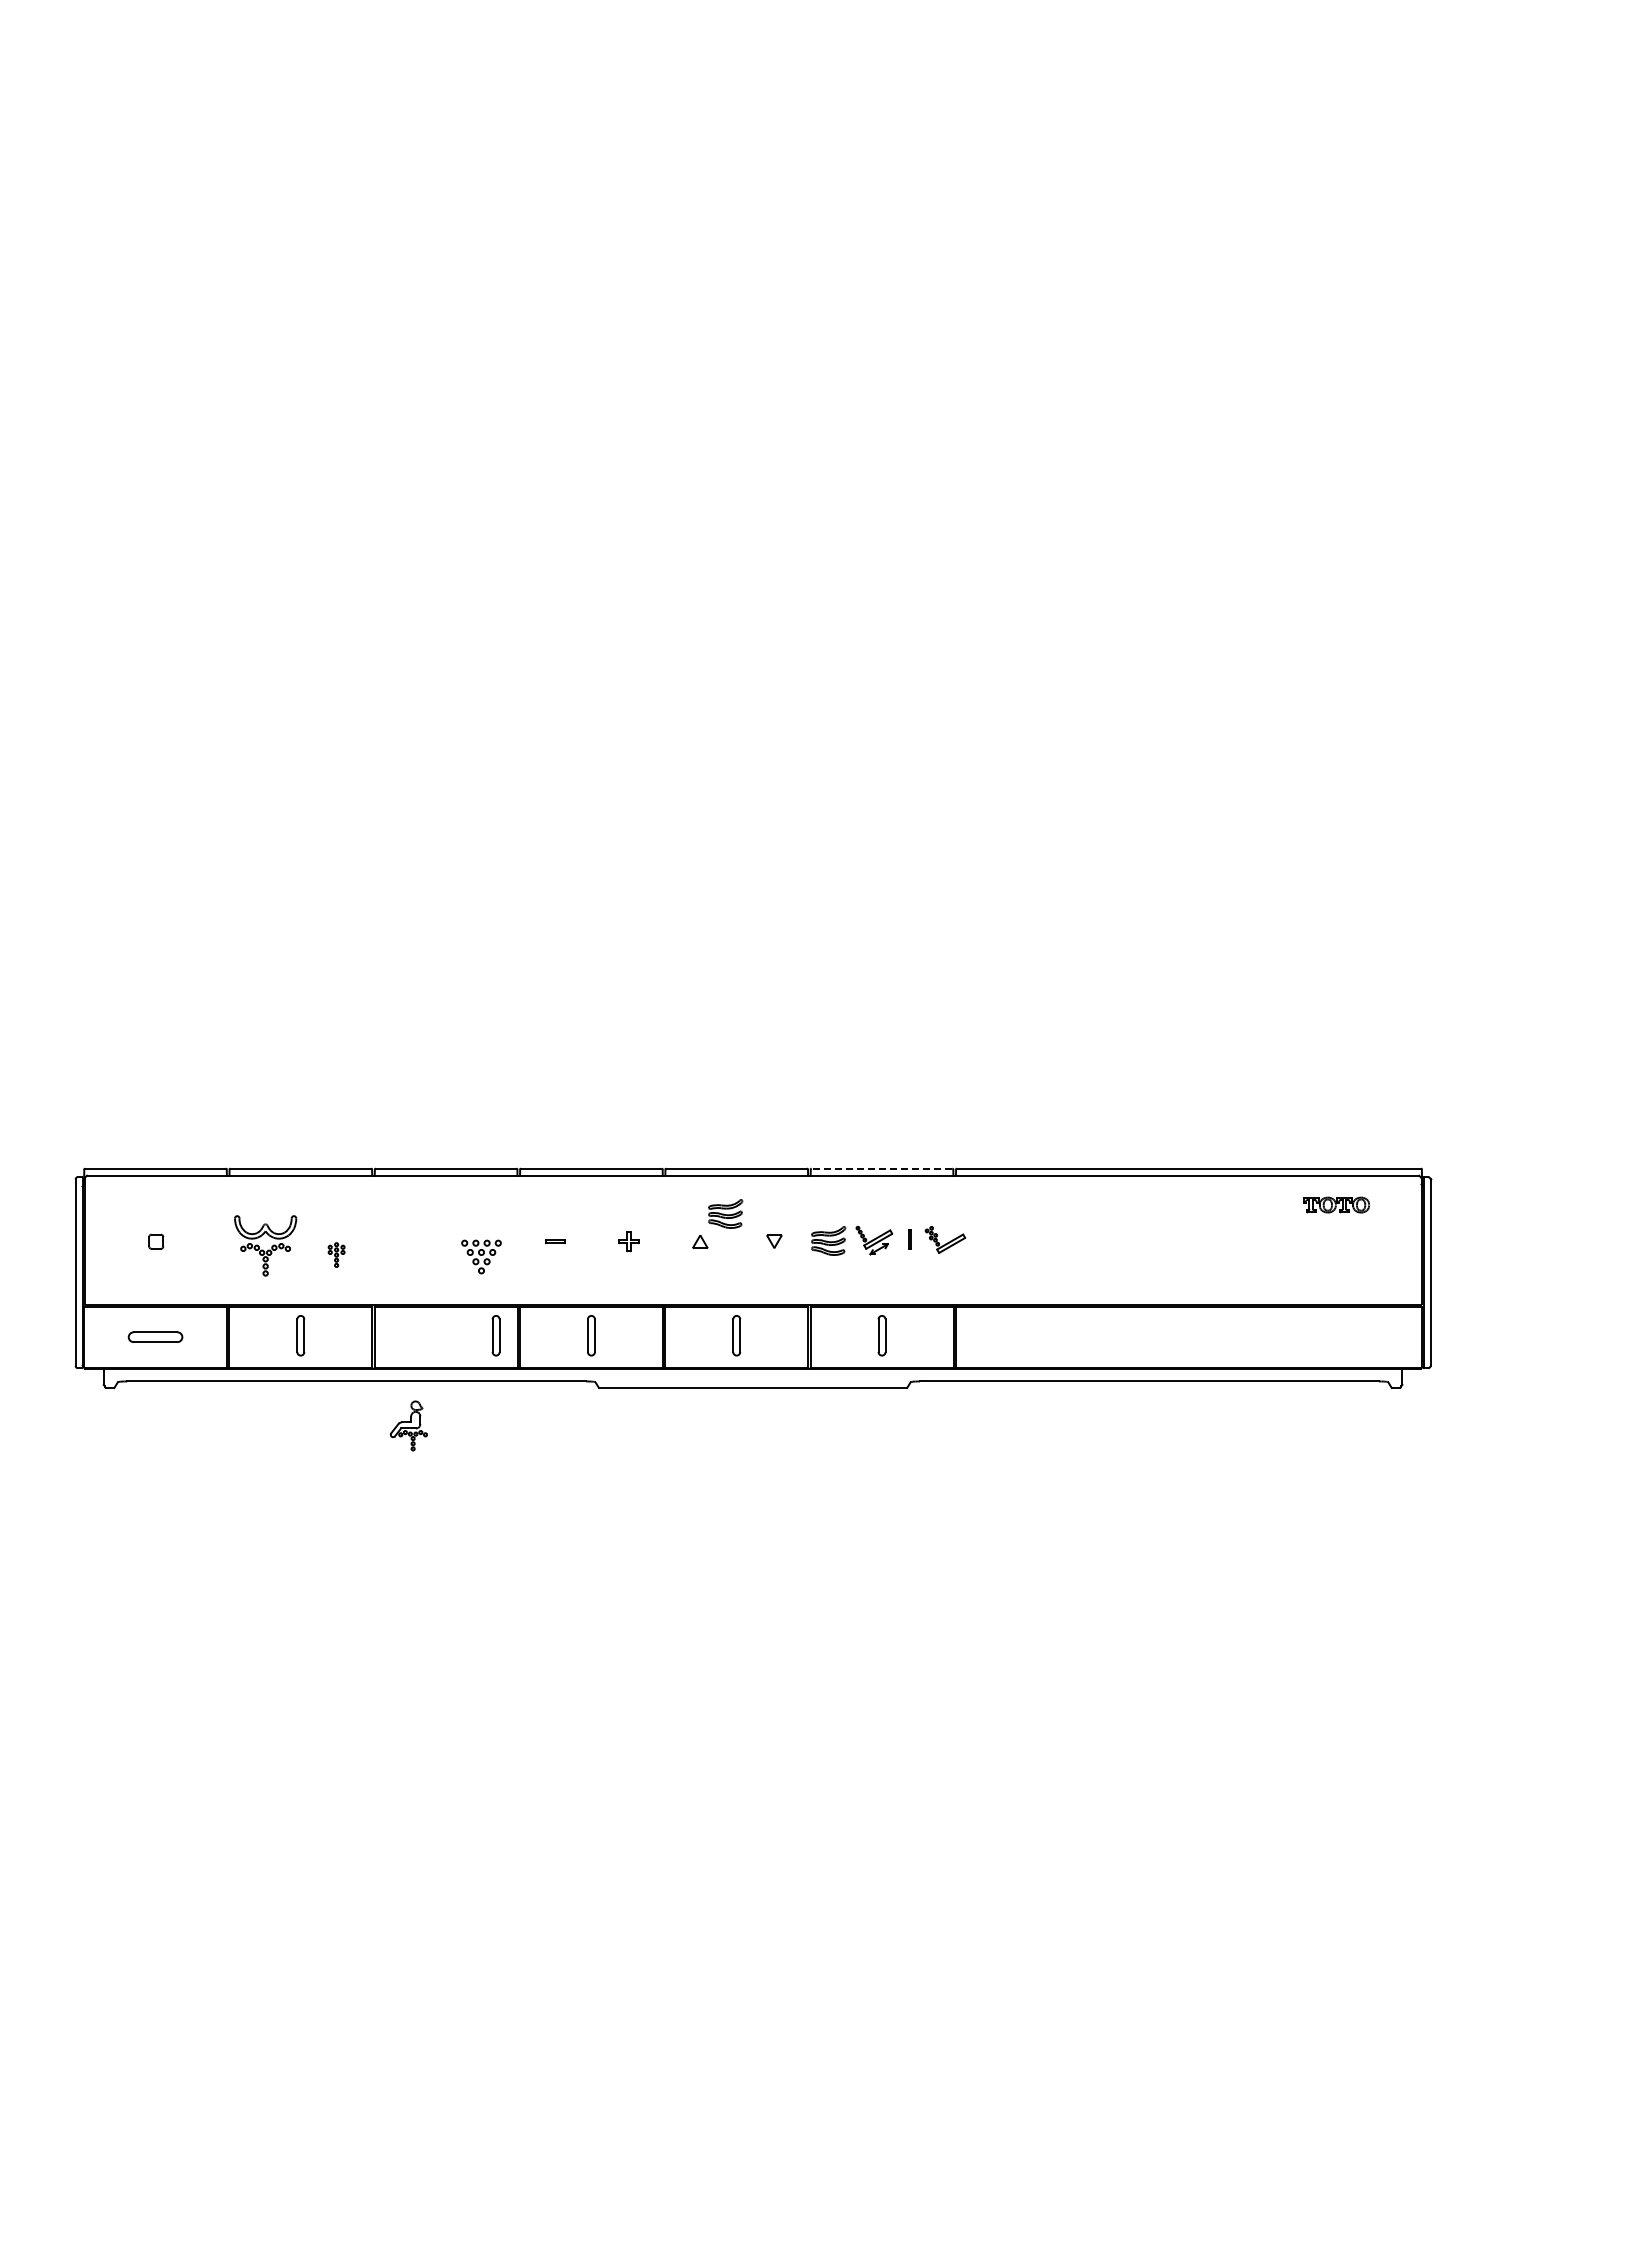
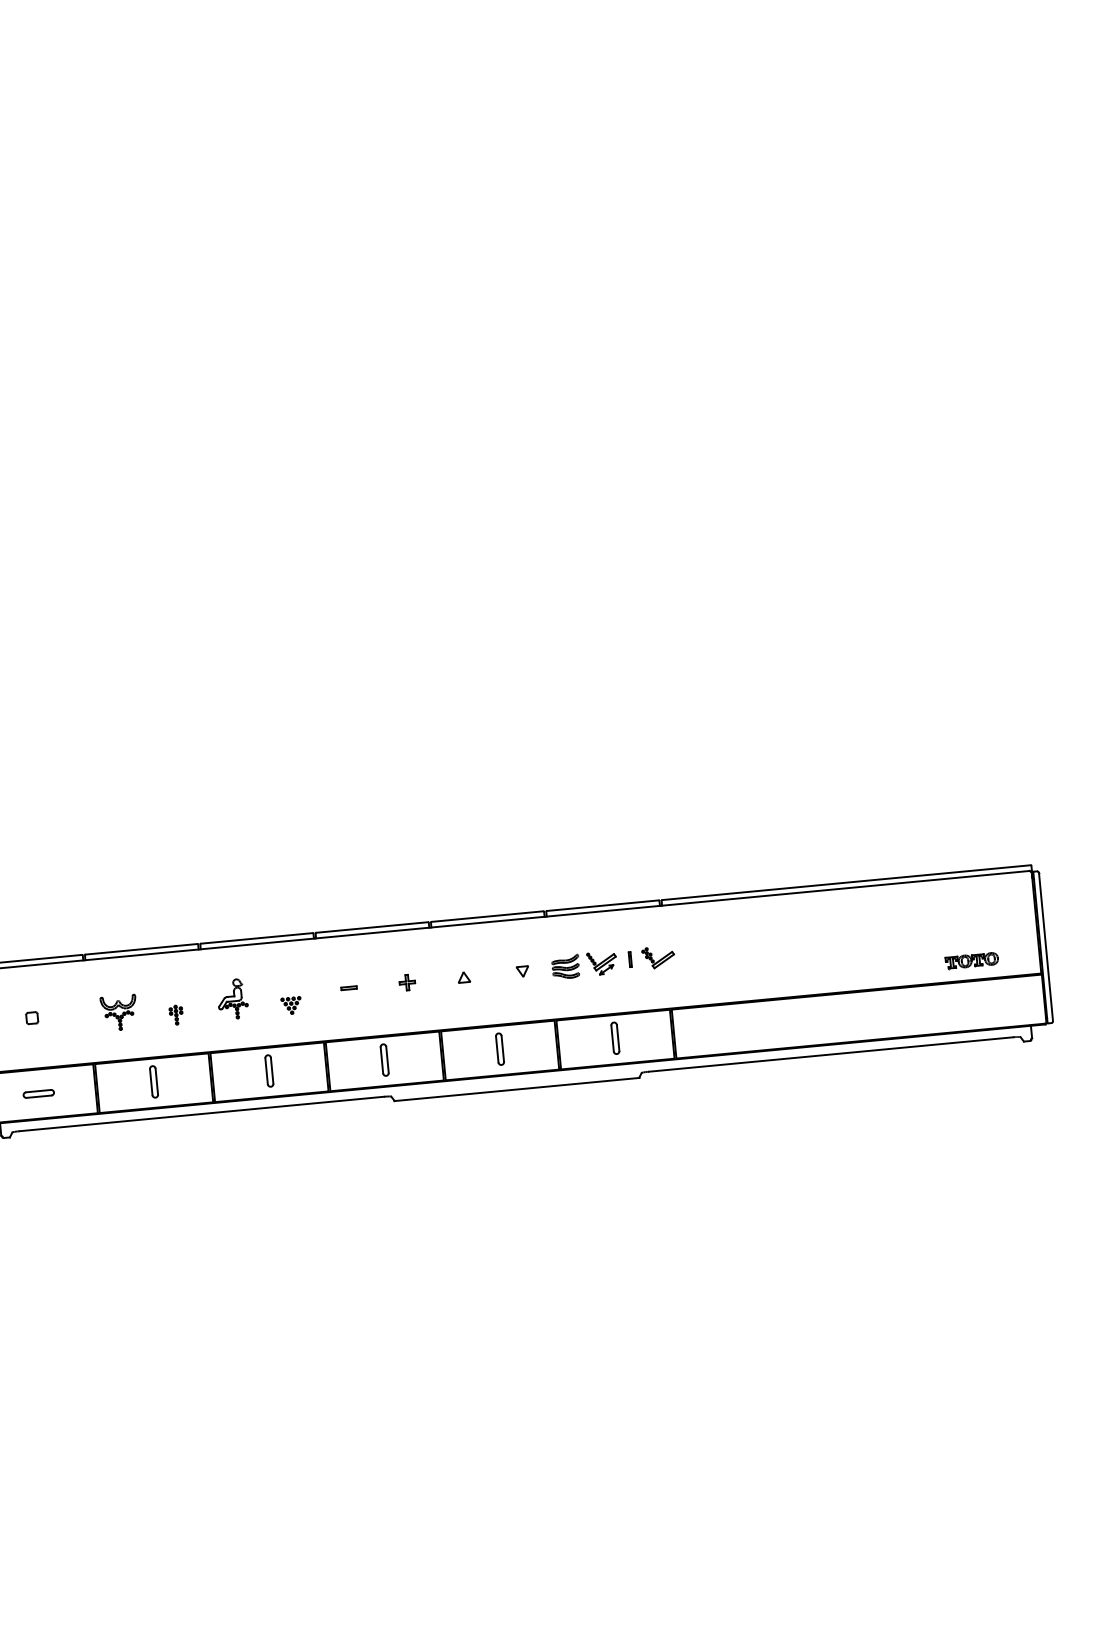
line: (881, 1168) -> (602, 905), dashed -> solid
part: (1336, 1204) -> (971, 960), moved
part: (725, 1213) -> (481, 953), removed
part: (265, 1245) -> (119, 1012), size x0.71
part: (481, 1256) -> (291, 1005), size x0.62
part: (495, 1335) -> (268, 1070), moved
part: (155, 1336) -> (38, 1093), size x0.71
part: (408, 1425) -> (232, 999), moved

